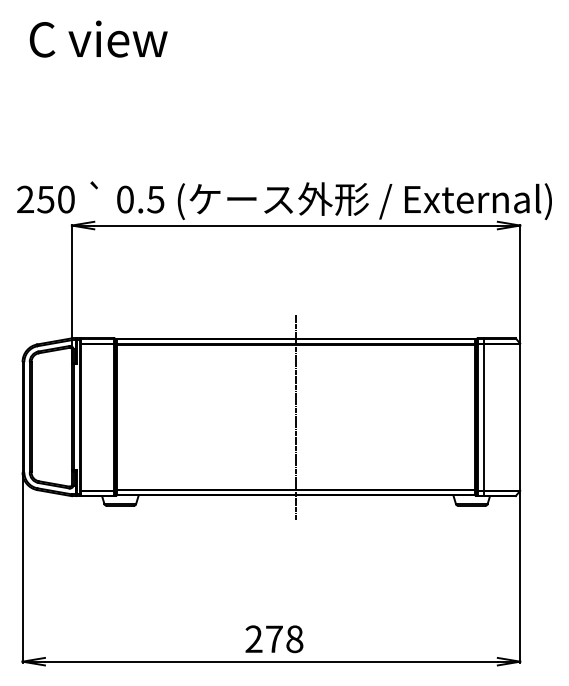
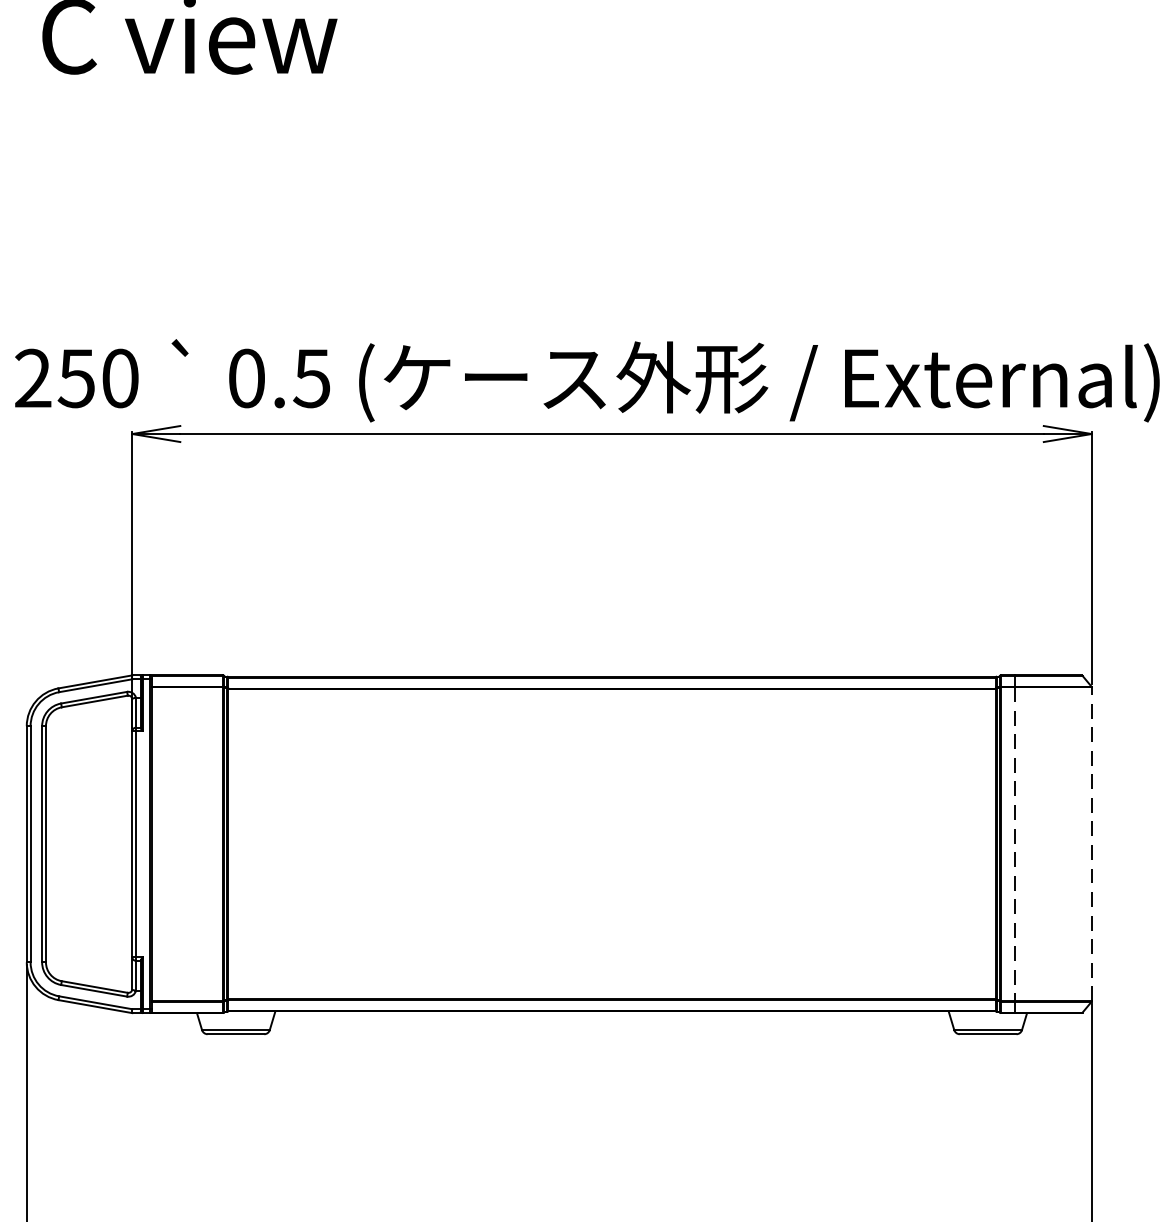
line: (296, 416) -> (612, 842), removed
line: (520, 416) -> (1092, 842), solid -> dashed
line: (484, 417) -> (1015, 844), solid -> dashed

